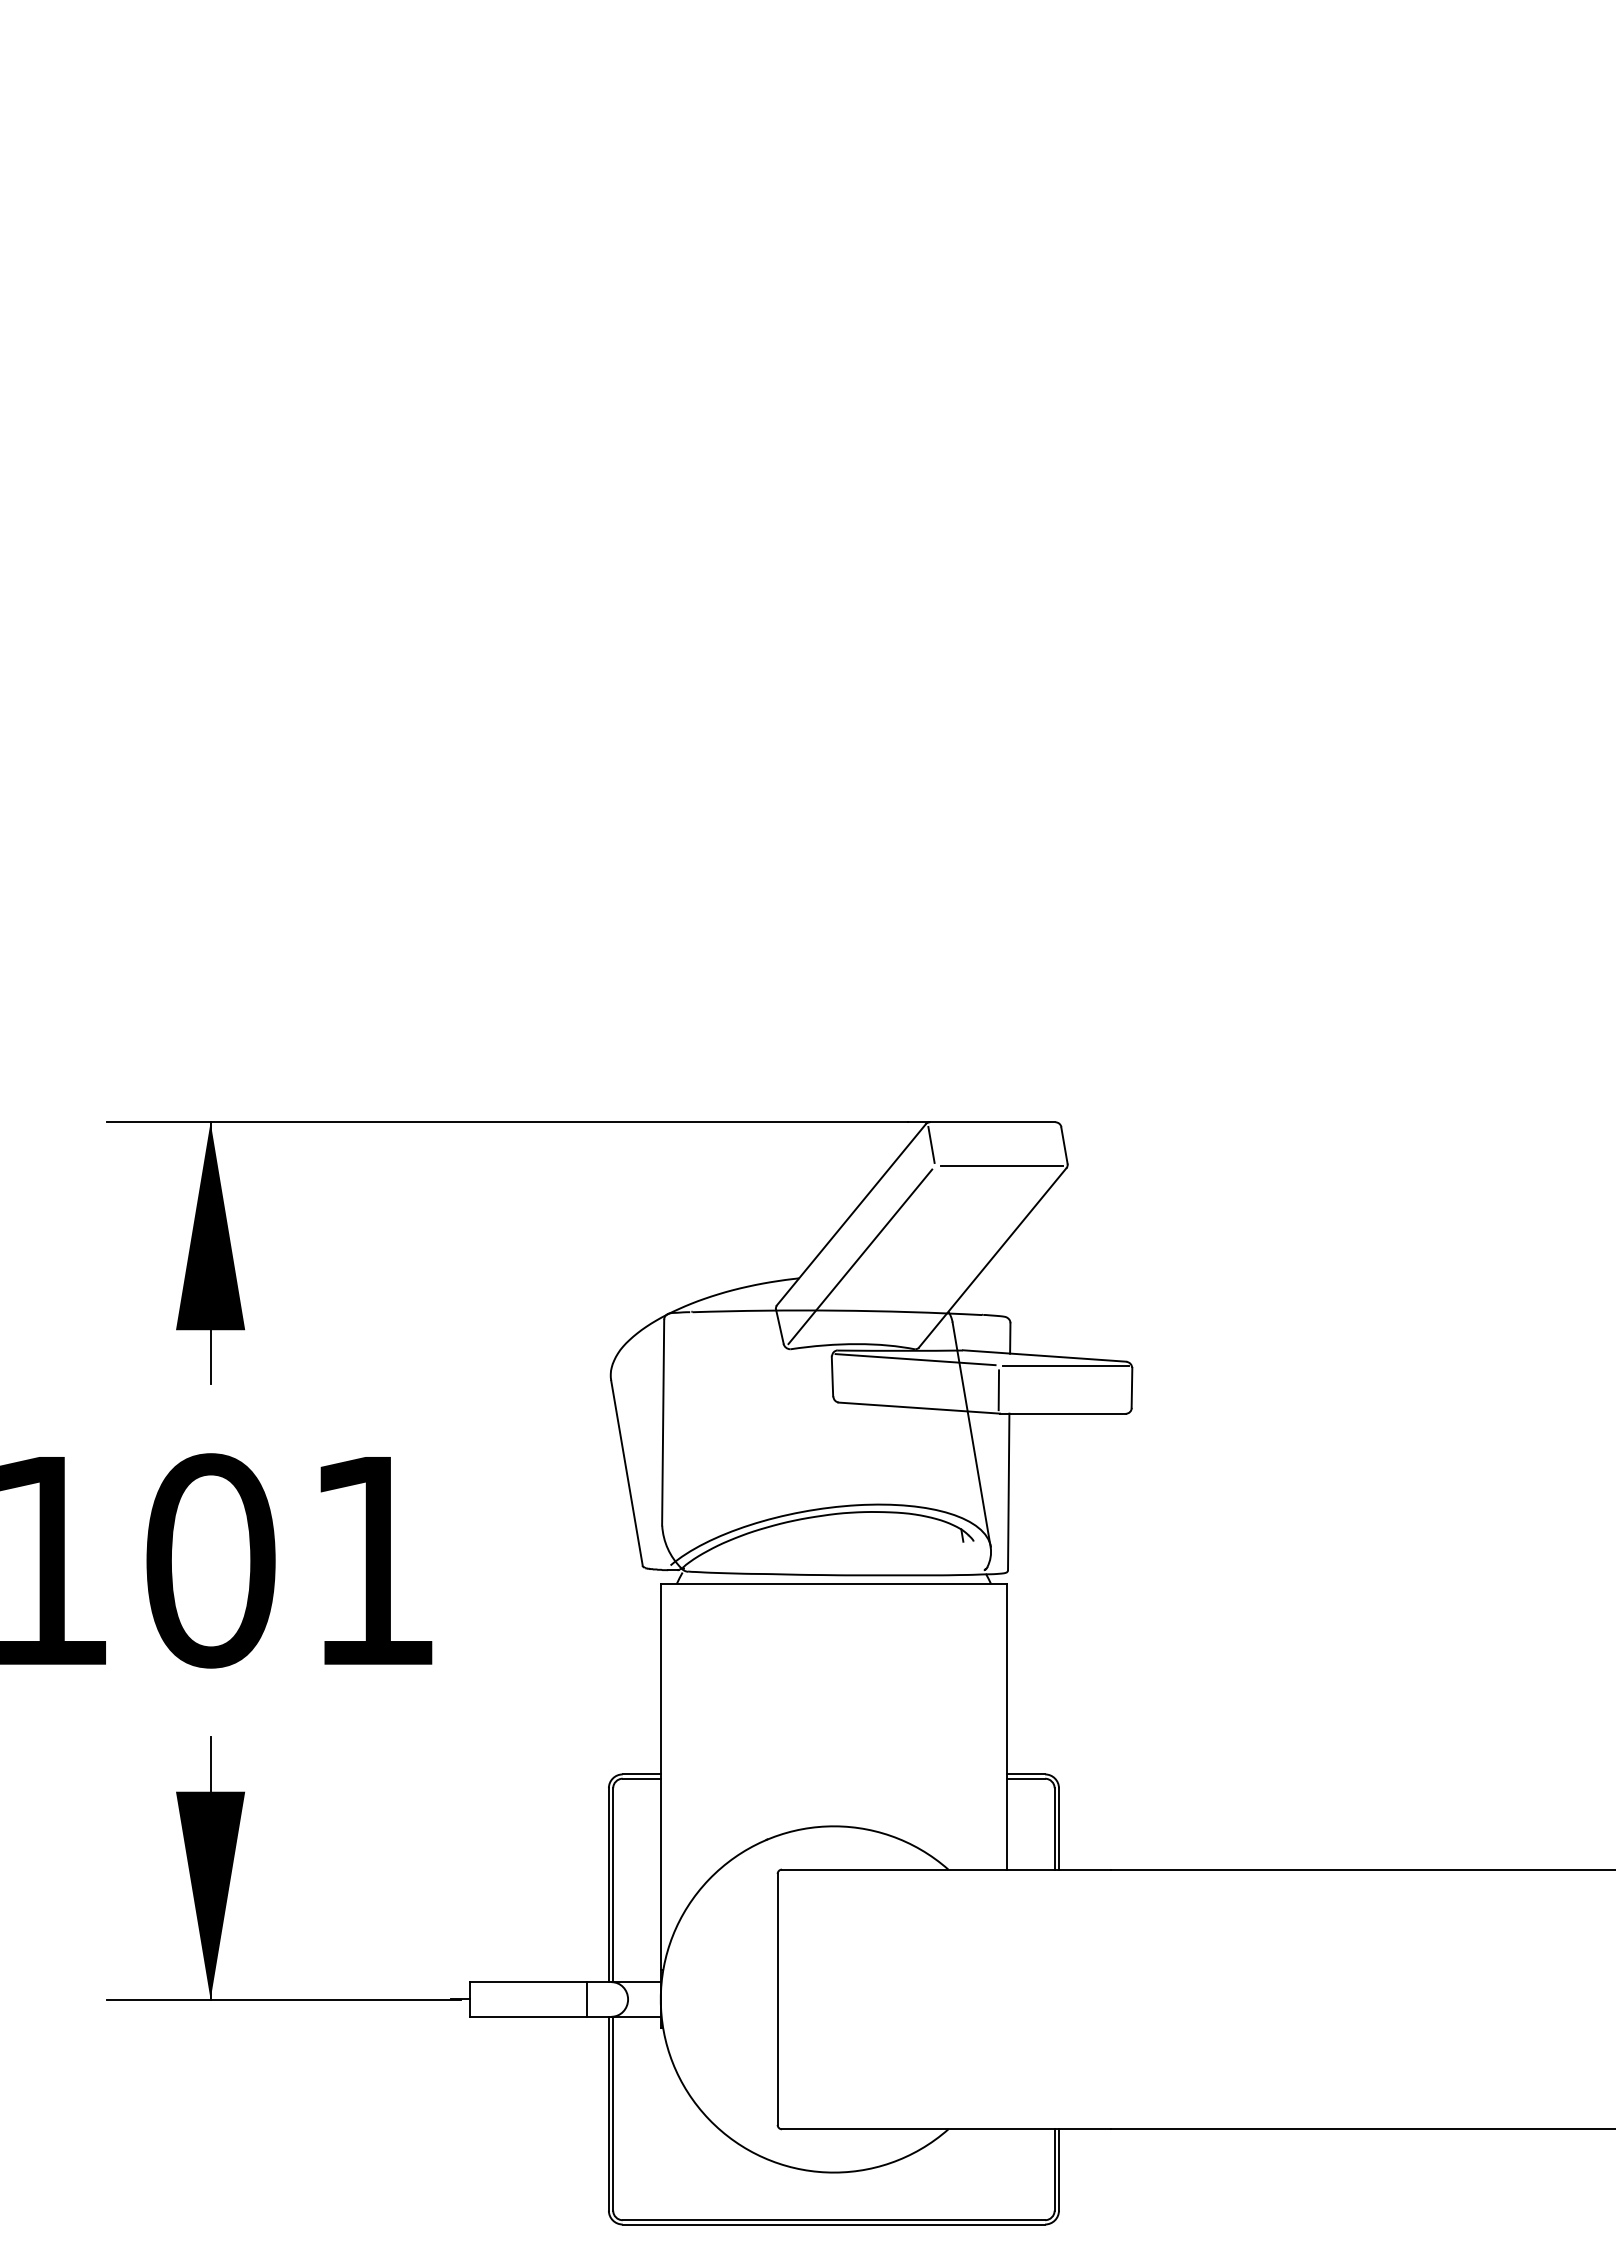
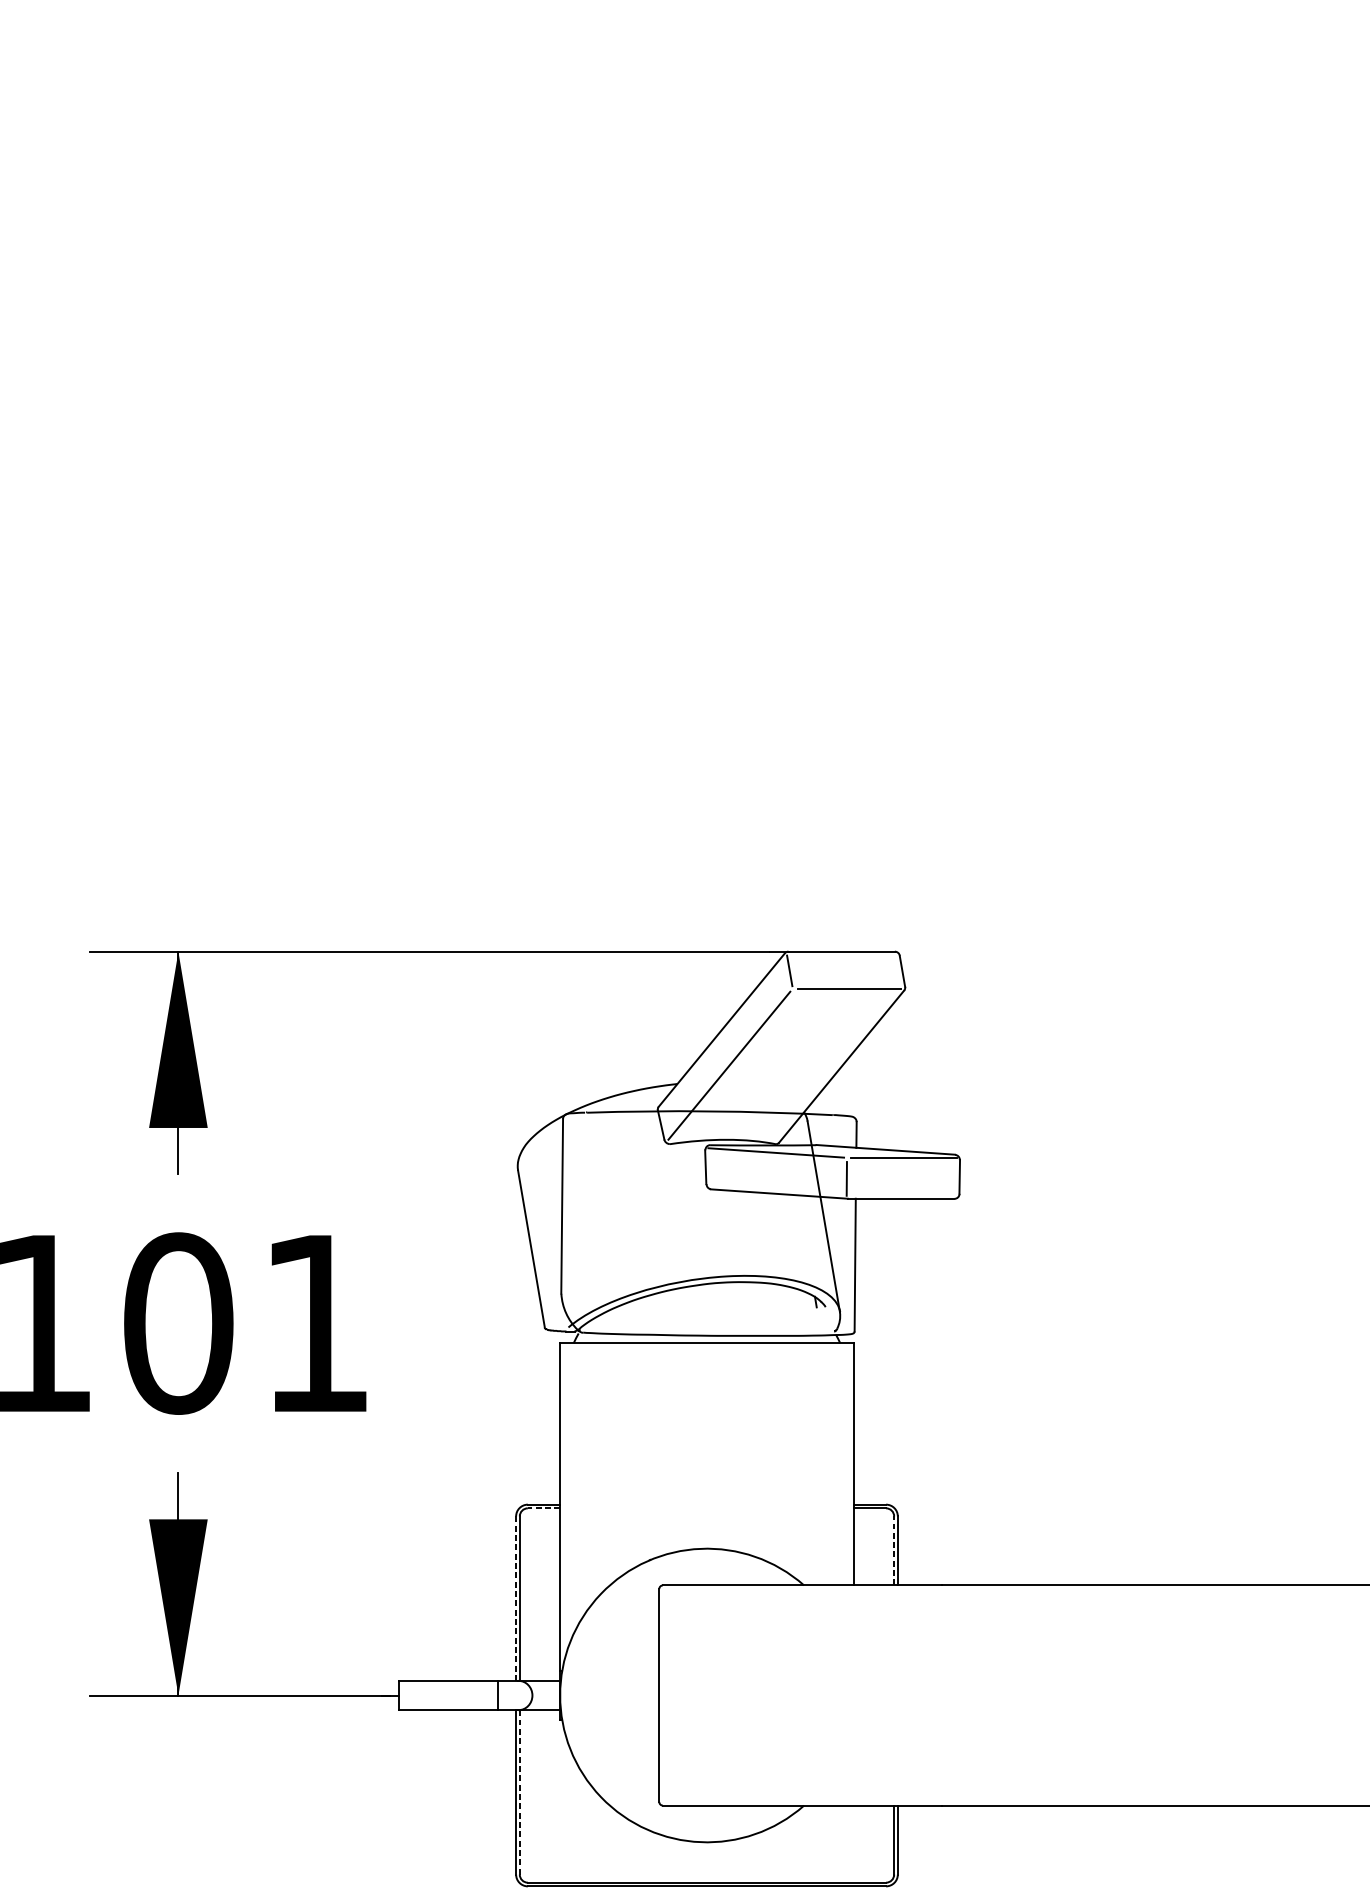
line: (641, 1778) -> (543, 1508), solid -> dashed
line: (1054, 1828) -> (894, 1550), solid -> dashed
line: (608, 1885) -> (515, 1598), solid -> dashed
line: (613, 2113) -> (520, 1792), solid -> dashed

